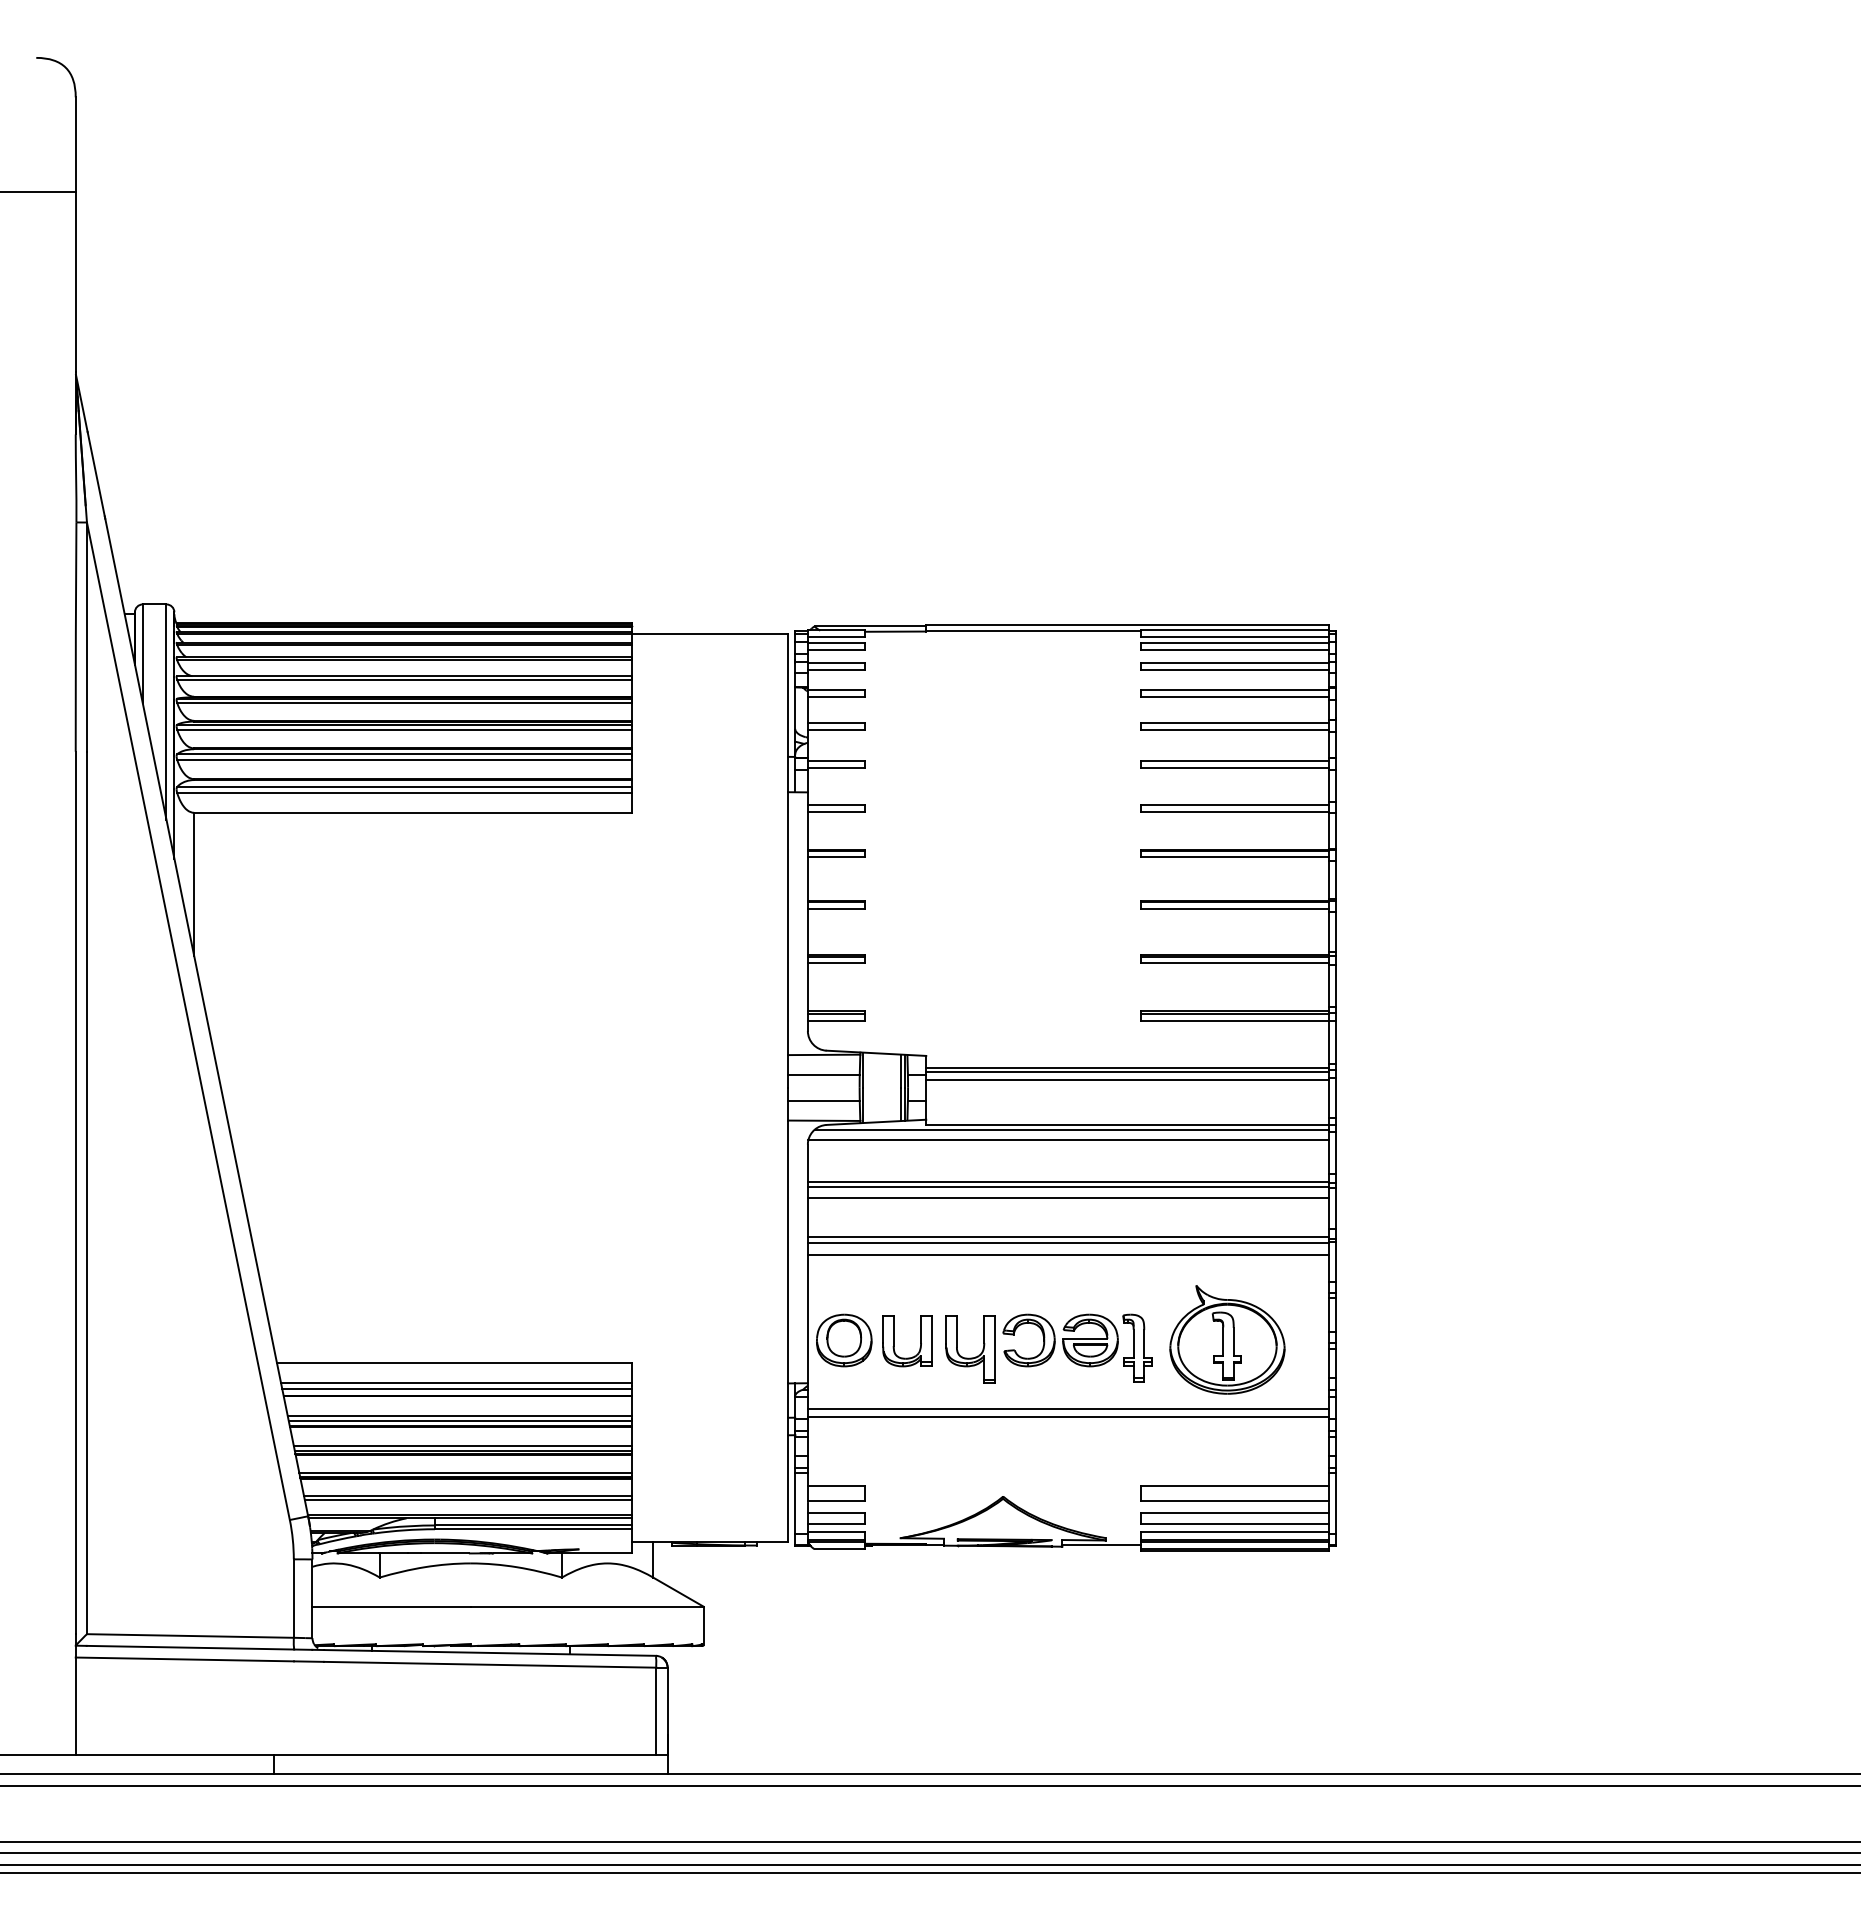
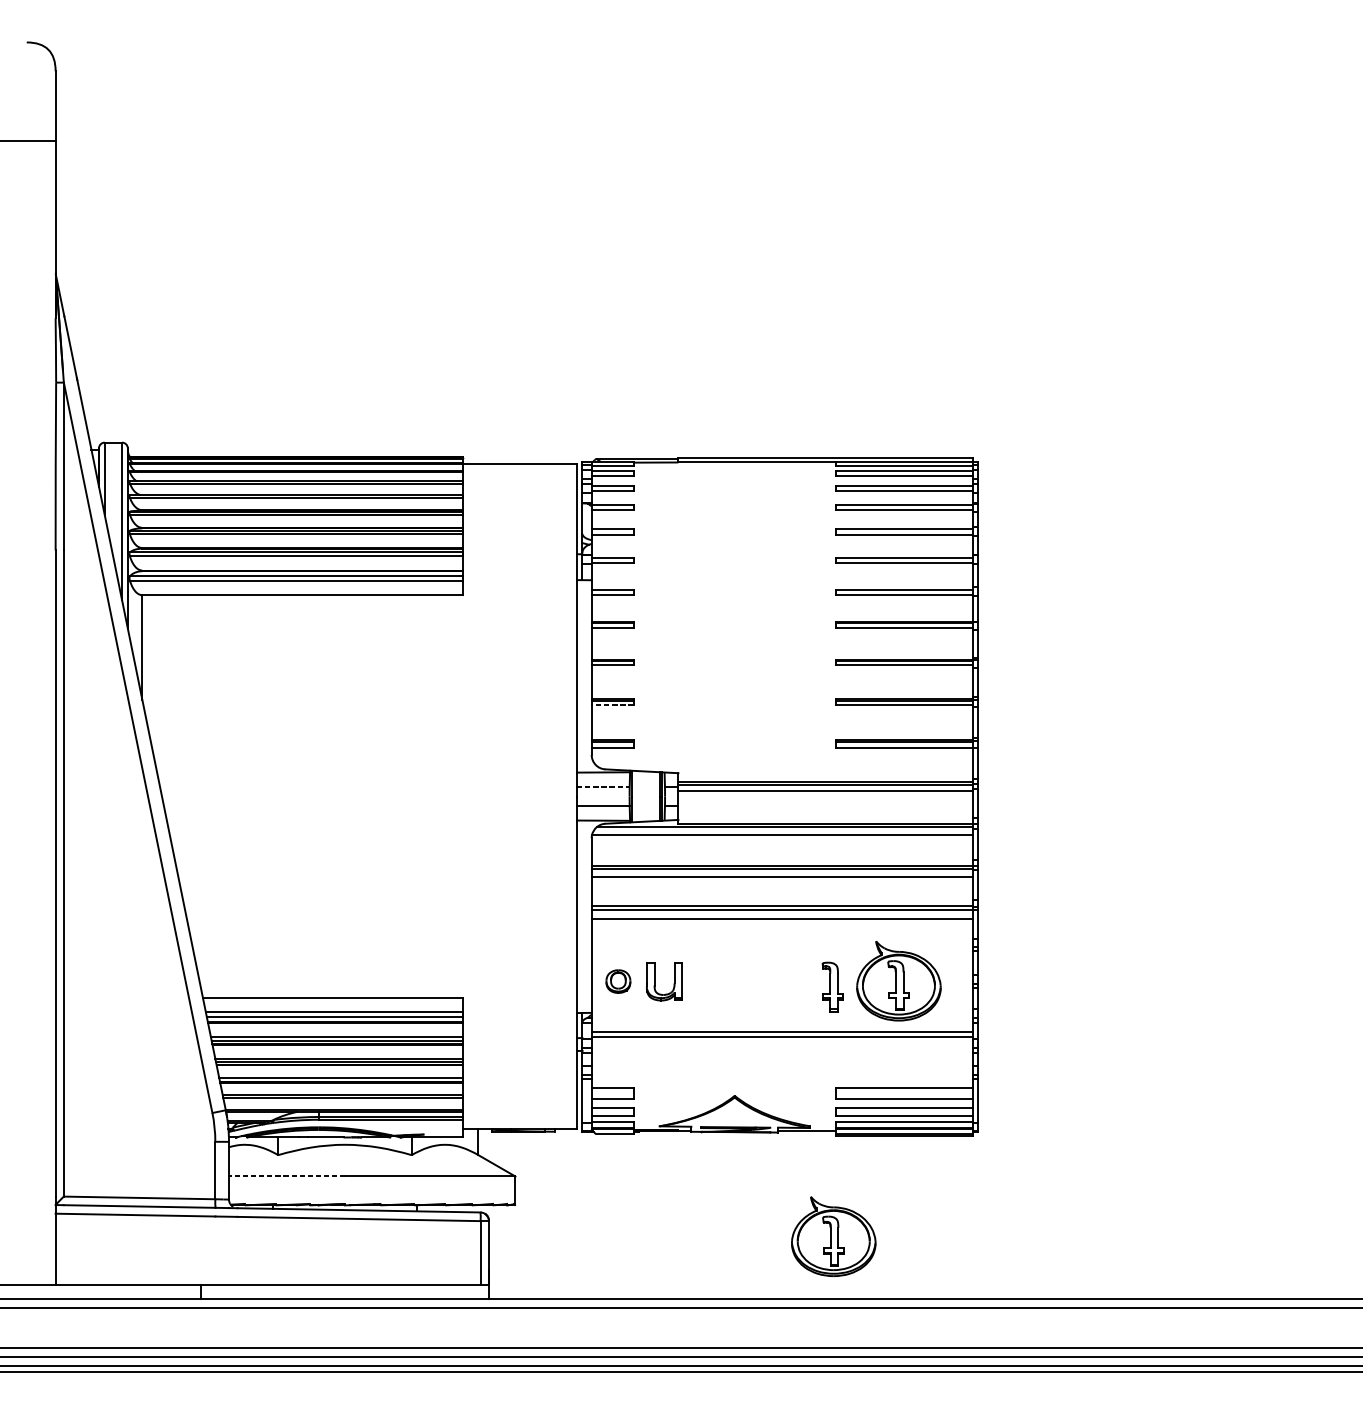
line: (836, 962) -> (612, 704), solid -> dashed
line: (823, 1074) -> (603, 786), solid -> dashed
part: (844, 1340) -> (618, 981), size x0.6
part: (1034, 1356) -> (757, 993), removed
line: (391, 1606) -> (286, 1176), solid -> dashed
part: (1138, 1688) -> (833, 1236), added

